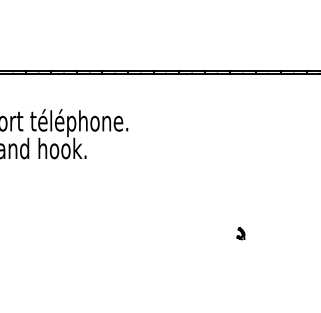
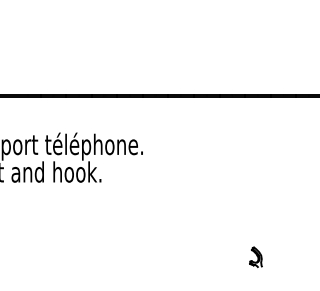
part: (240, 233) -> (255, 257), size x1.67

